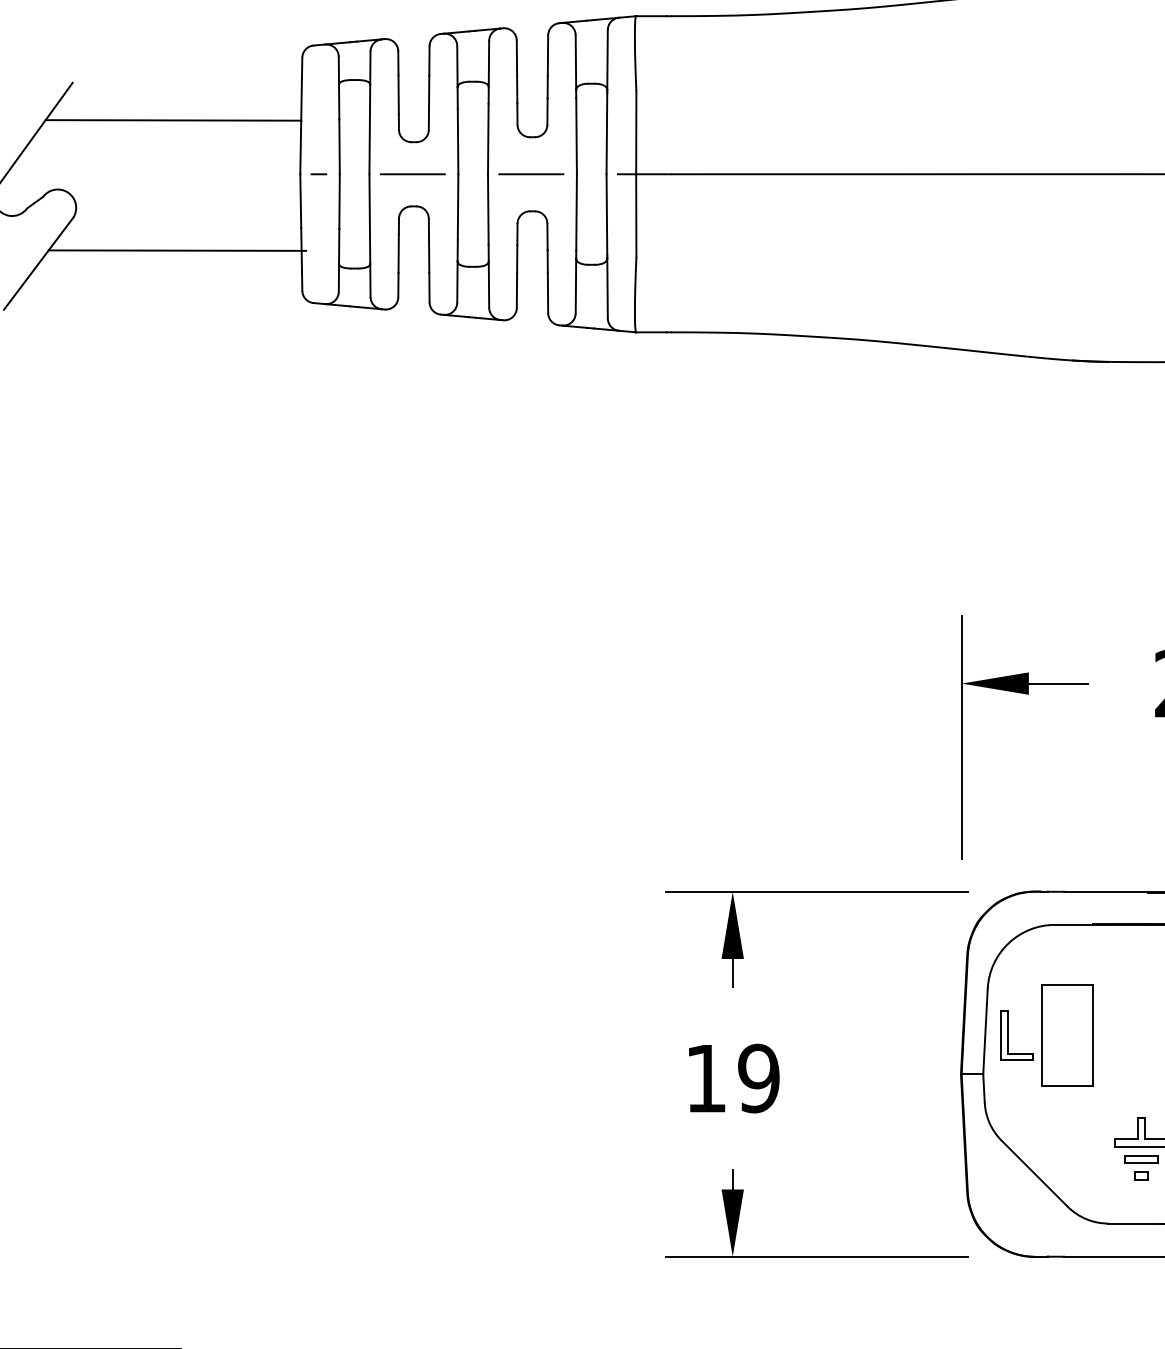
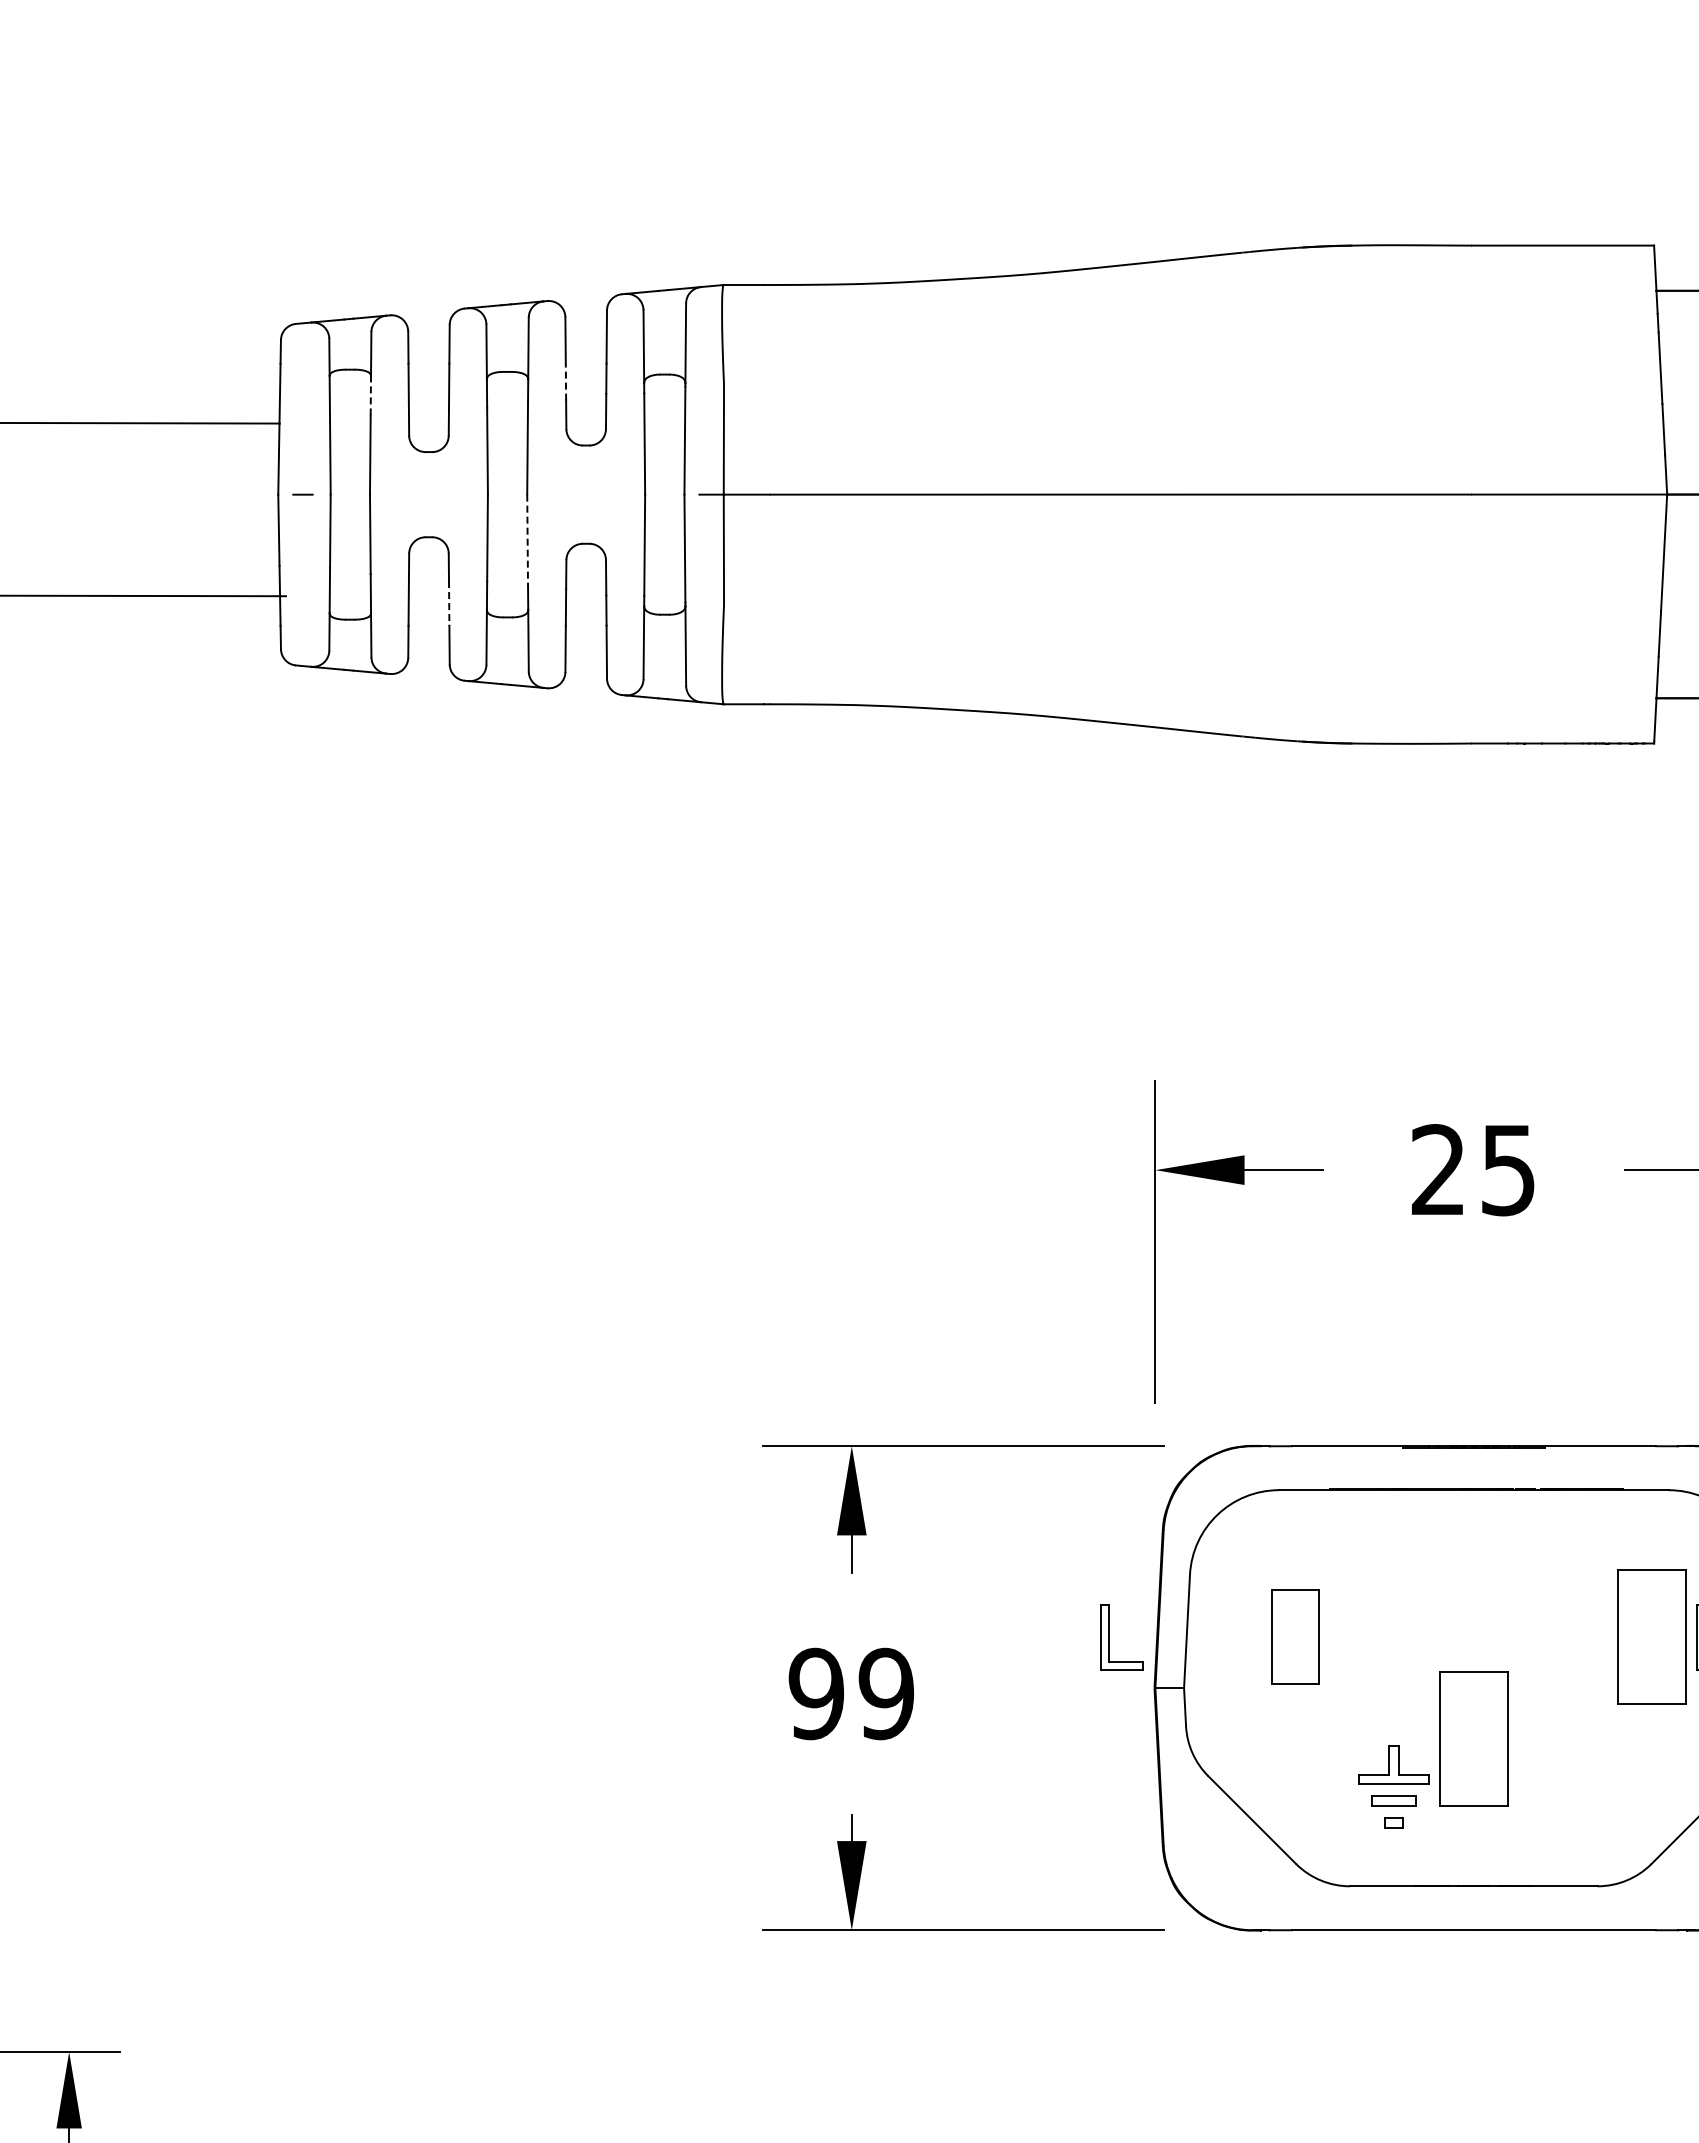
line: (516, 88) -> (565, 381), solid -> dashed
line: (369, 99) -> (370, 395), solid -> dashed
line: (412, 174) -> (427, 494), removed
line: (531, 174) -> (584, 494), removed
line: (488, 209) -> (527, 541), solid -> dashed
line: (429, 256) -> (449, 603), solid -> dashed
part: (1007, 1035) -> (1109, 1637), moved
part: (1067, 1035) -> (1295, 1636), size x0.7
text: (706, 1078) -> (816, 1693), 19 -> 99

